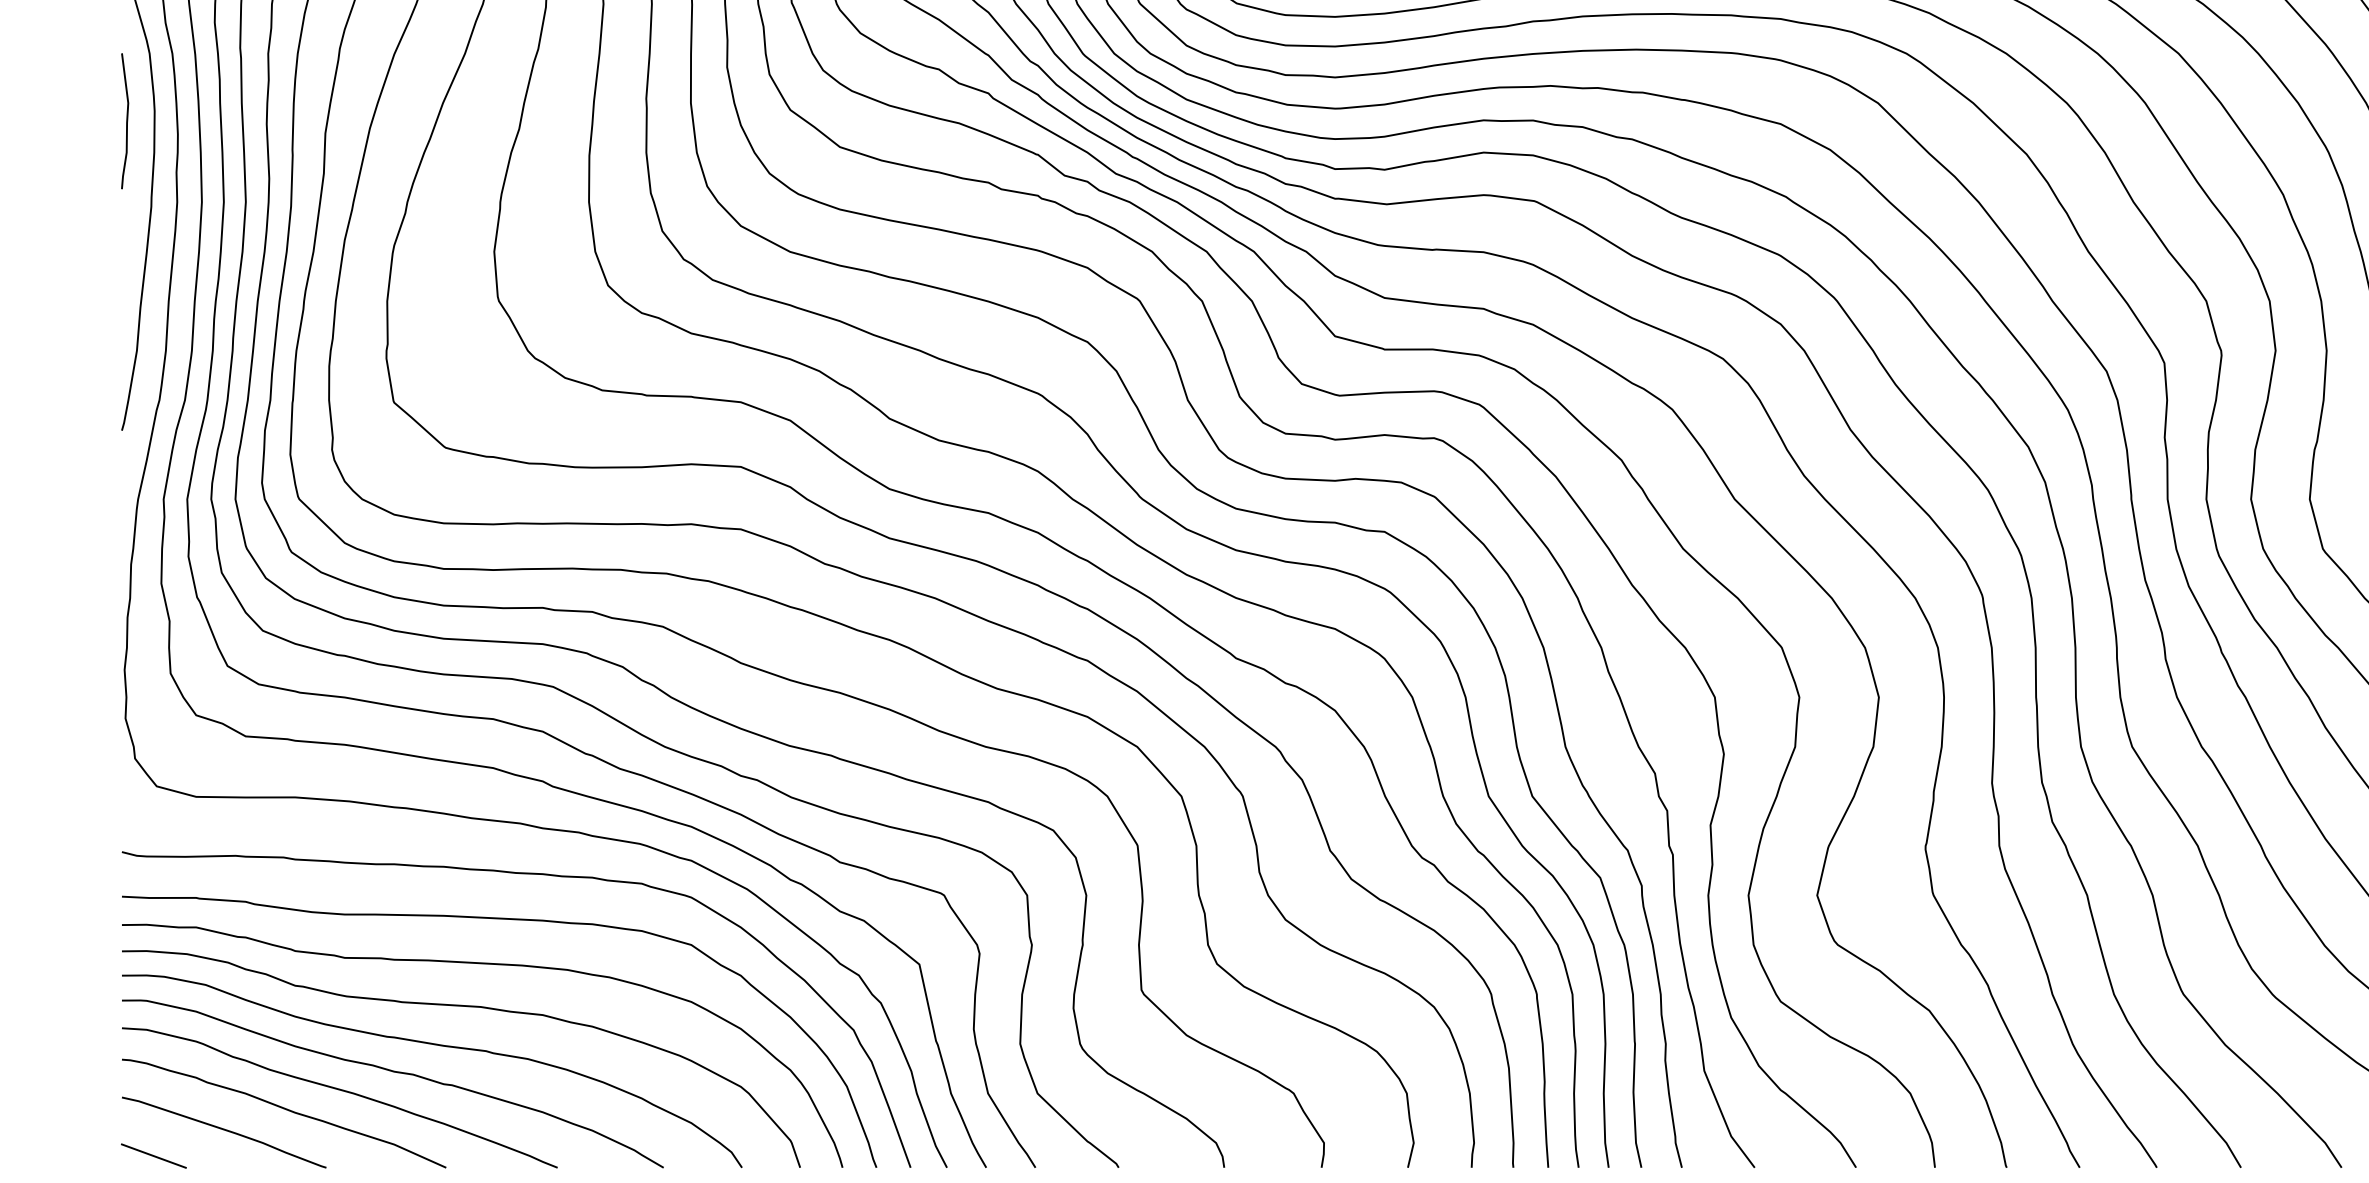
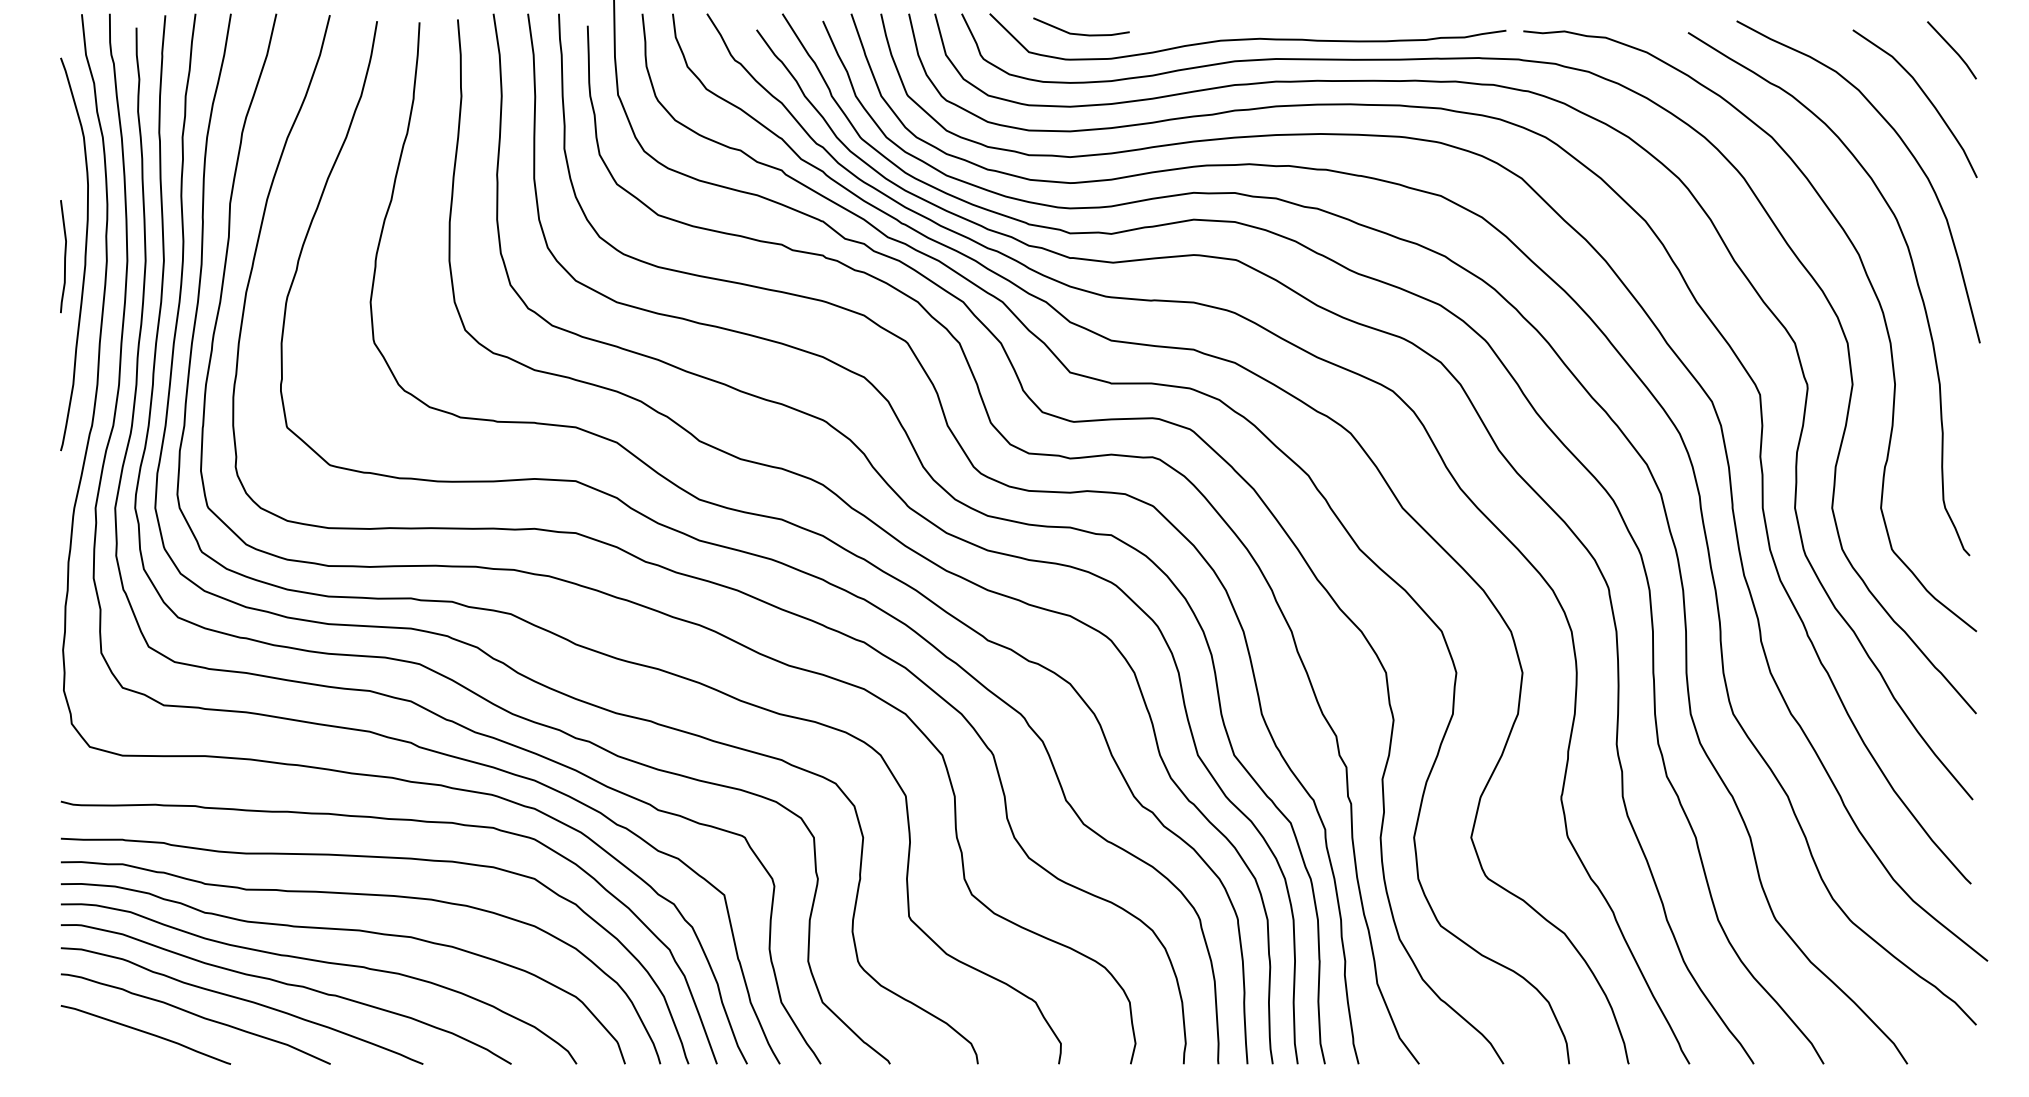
curve: (126, 121) -> (64, 256), moved
line: (153, 1156) -> (87, 1054), removed

